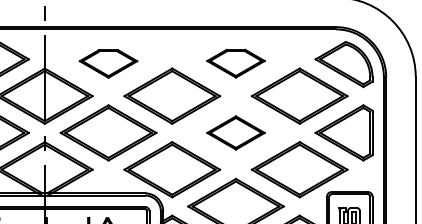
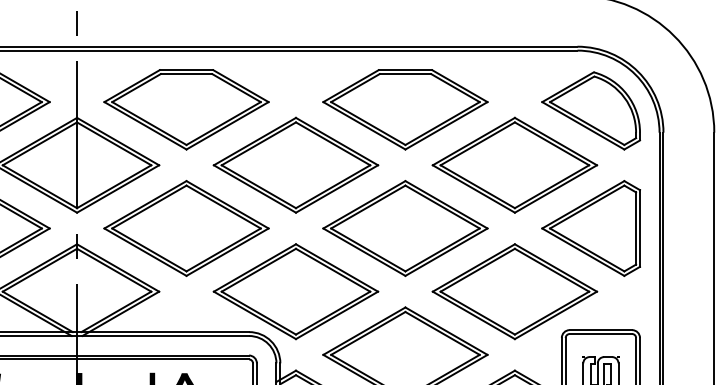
part: (108, 63) -> (186, 109), size x1.67
part: (235, 63) -> (404, 109), size x1.67
part: (235, 132) -> (404, 227), size x1.67

